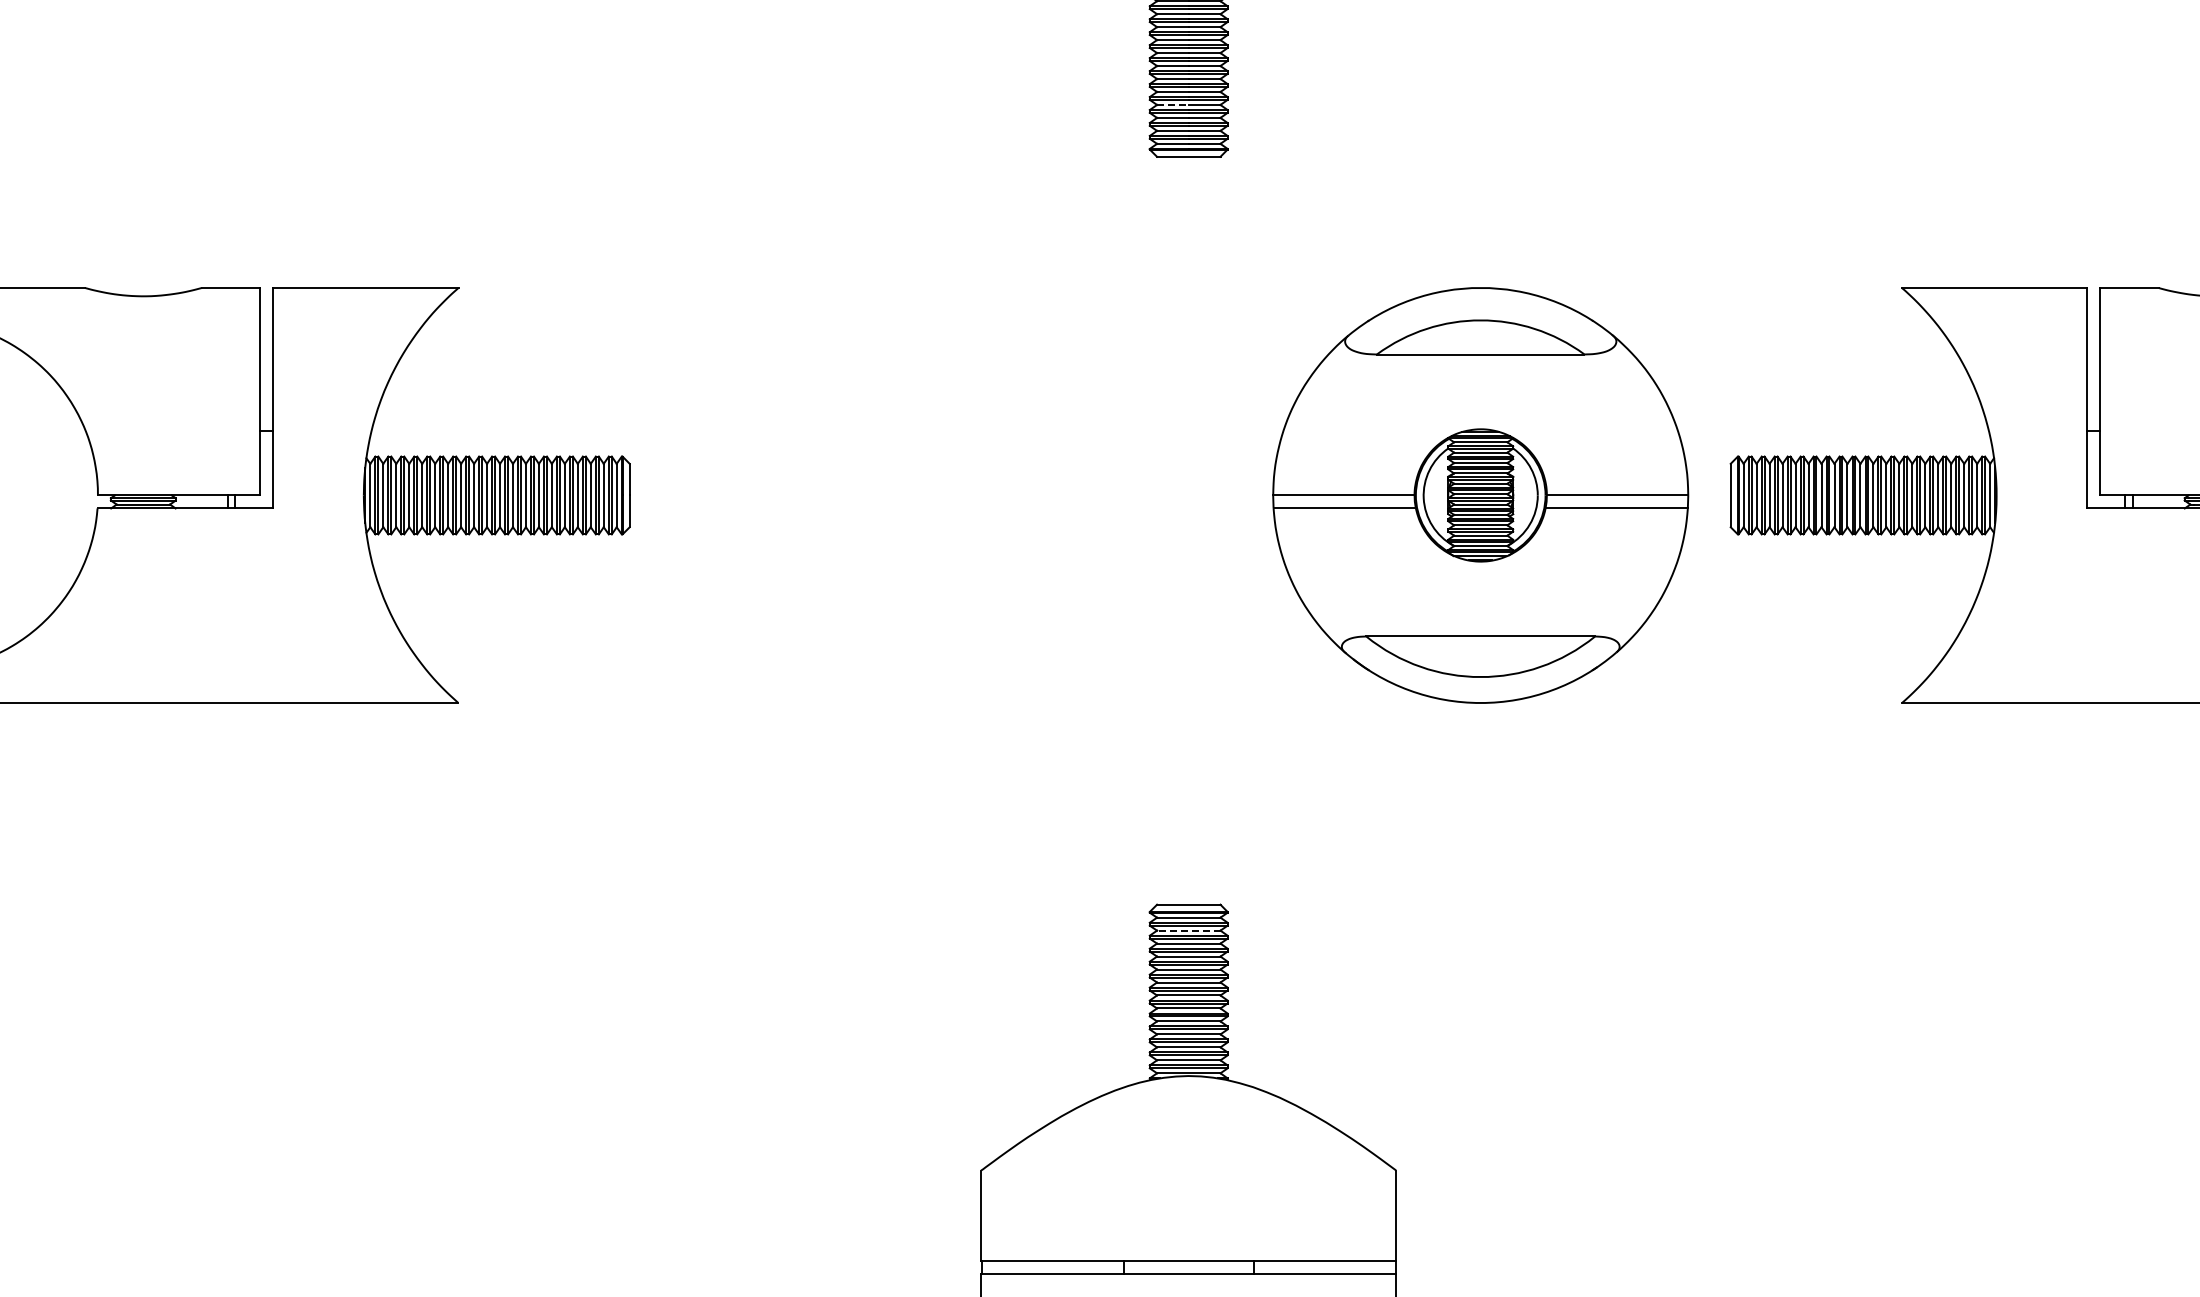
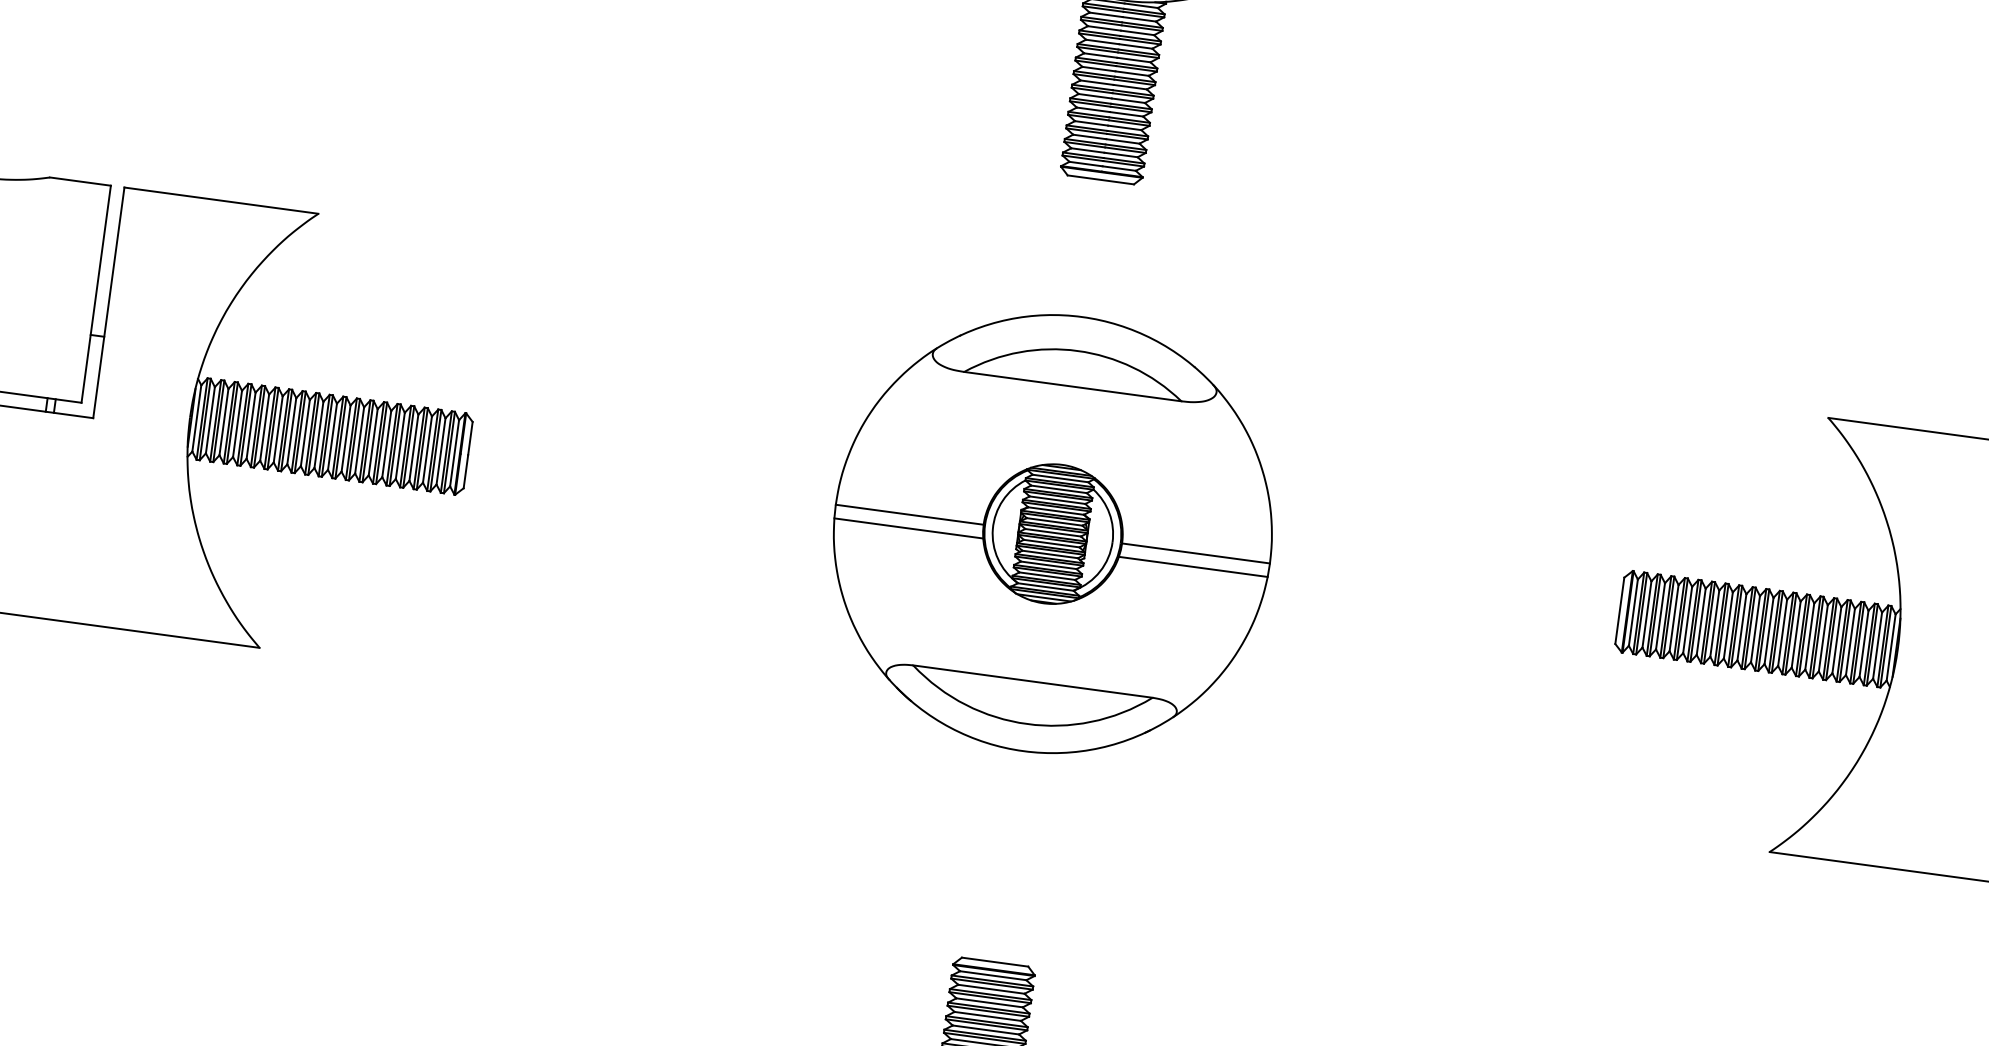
line: (1172, 104) -> (1091, 122), dashed -> solid
part: (1480, 495) -> (1052, 534), moved
line: (1188, 930) -> (991, 989), dashed -> solid

